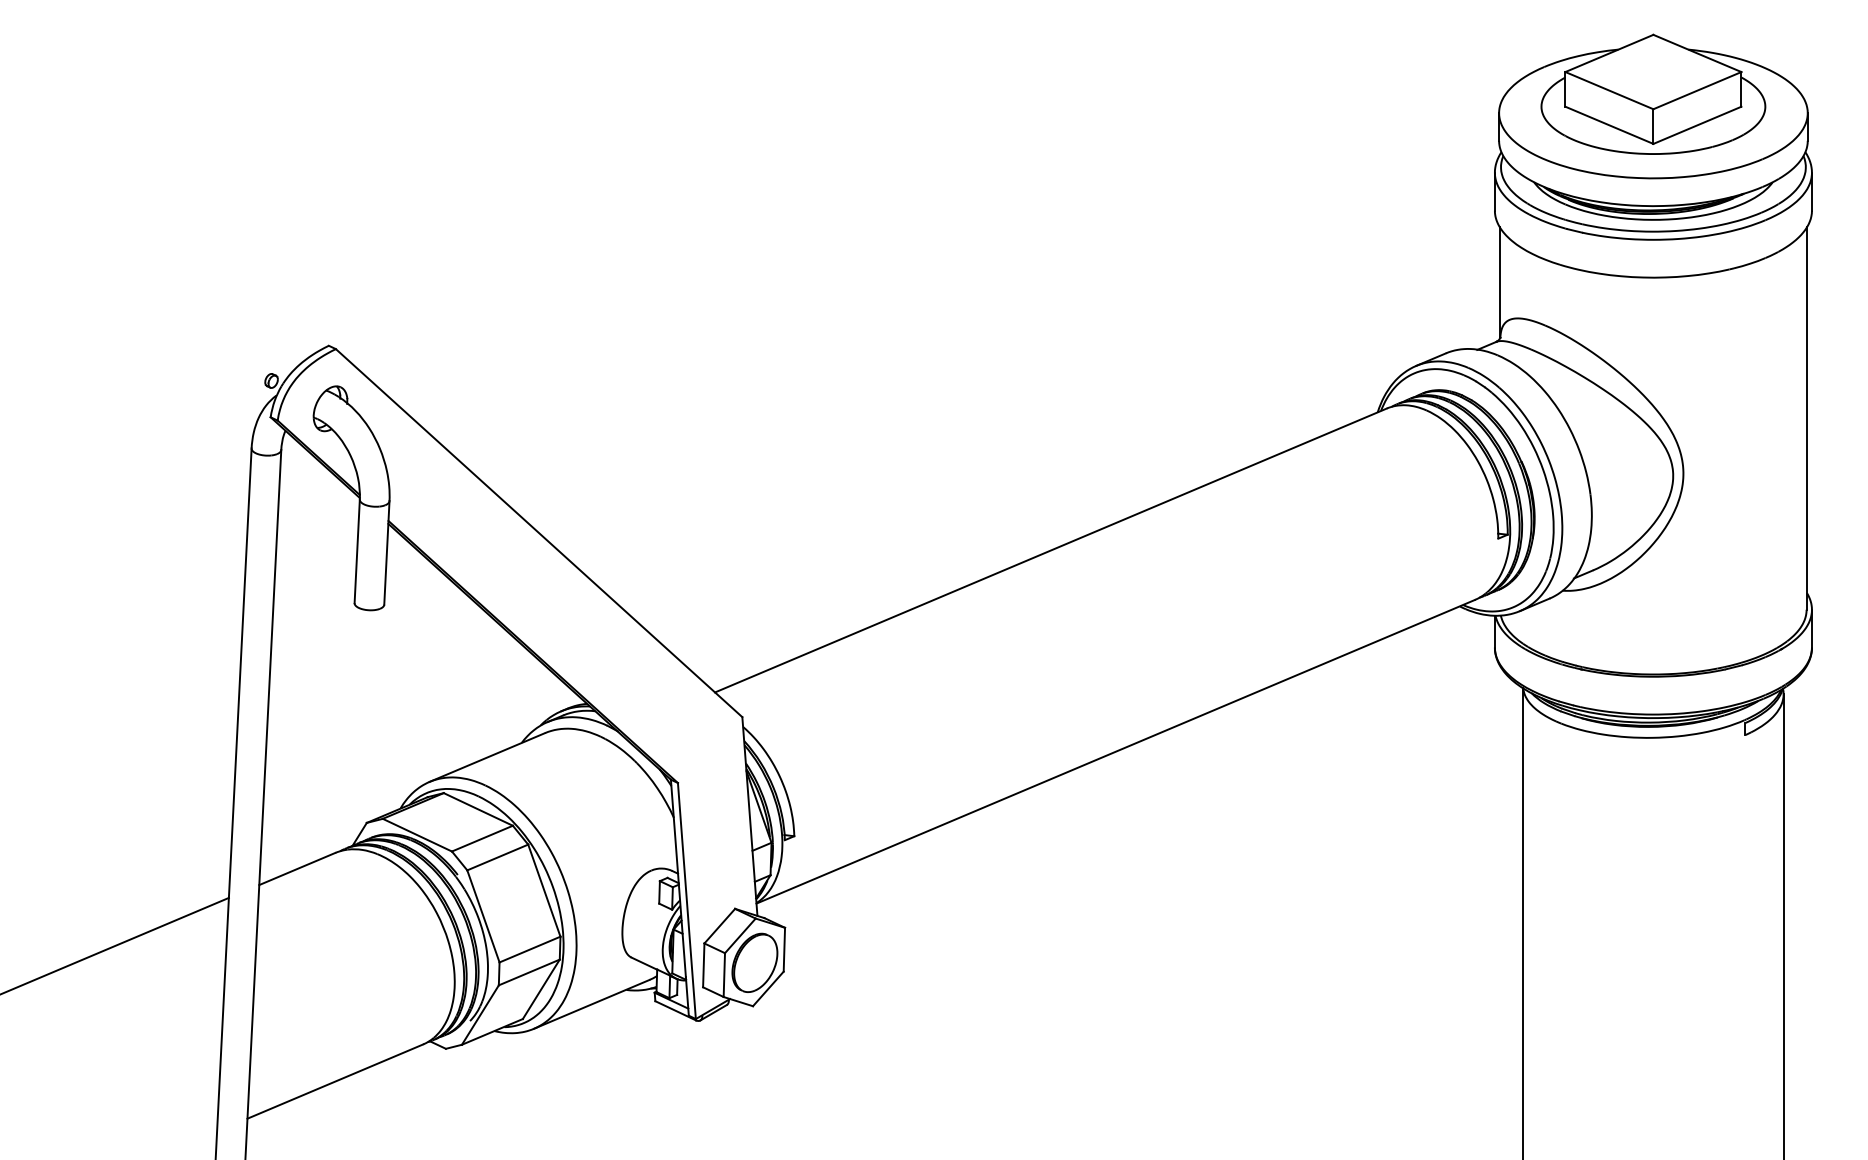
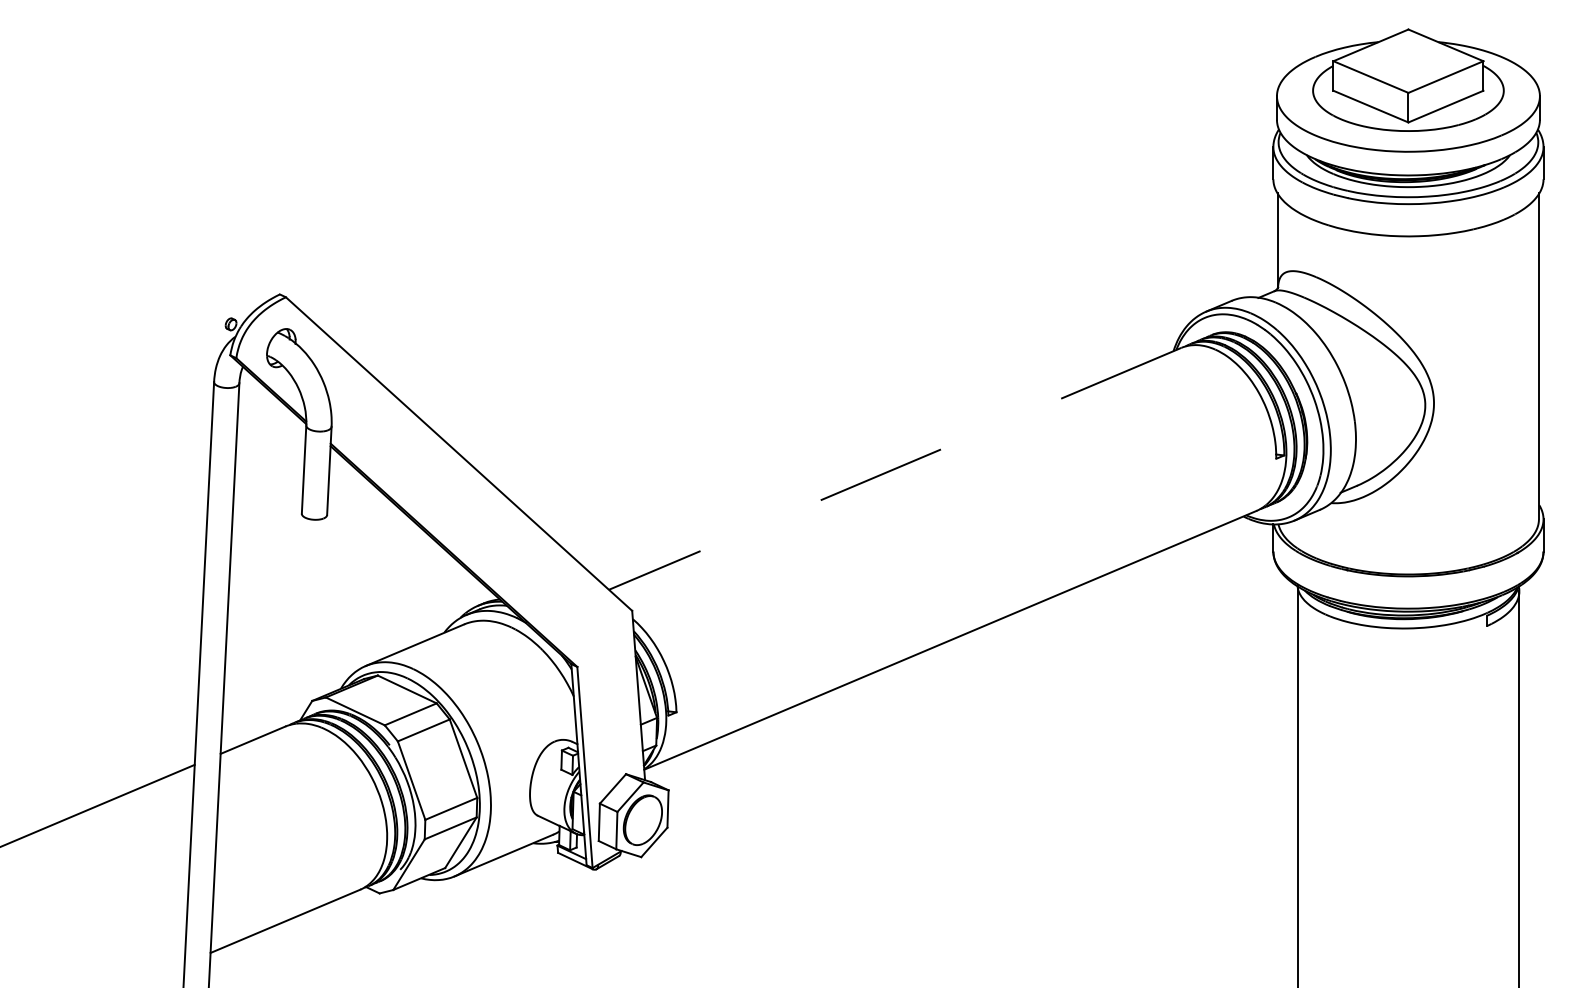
line: (1050, 550) -> (894, 468), solid -> dashed

